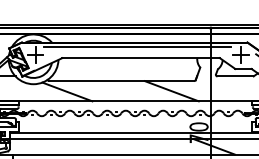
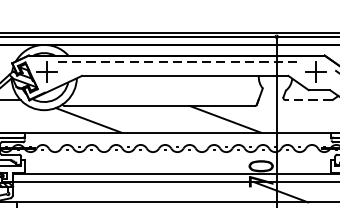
line: (137, 47) -> (180, 62), solid -> dashed
line: (235, 76) -> (308, 100), solid -> dashed

